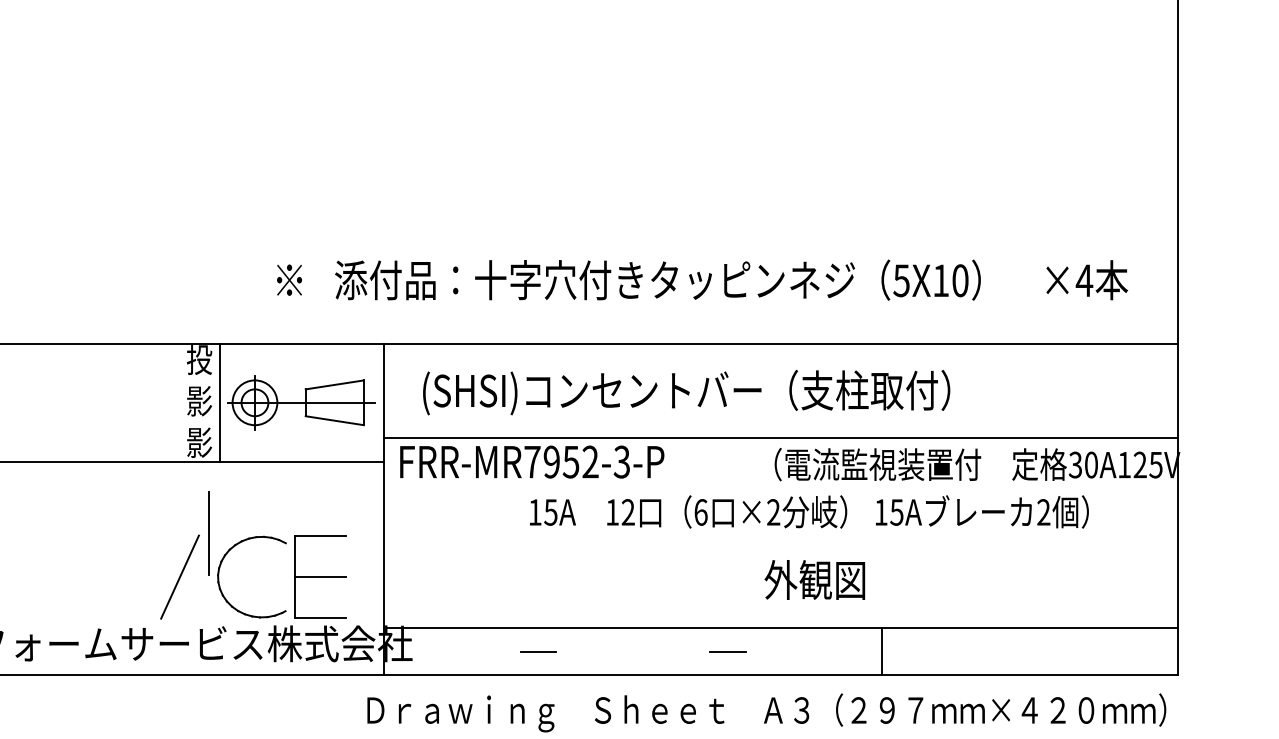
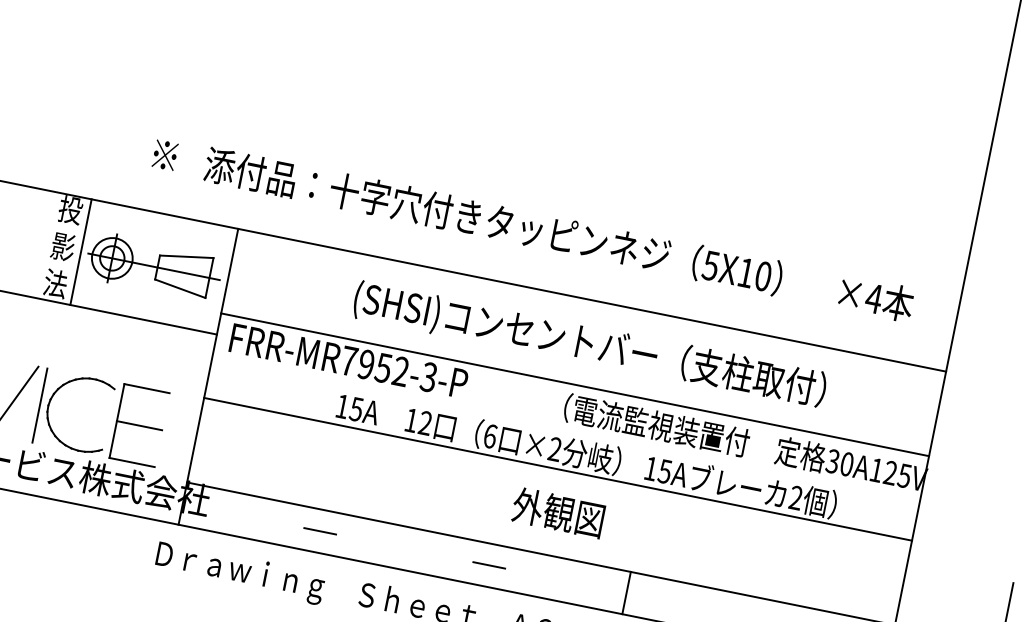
text: (686, 392) -> (589, 345), moved
text: (199, 441) -> (55, 282), 影 -> 法
line: (208, 533) -> (39, 405), moved
line: (781, 533) -> (558, 469), added
text: (814, 579) -> (558, 512), moved

